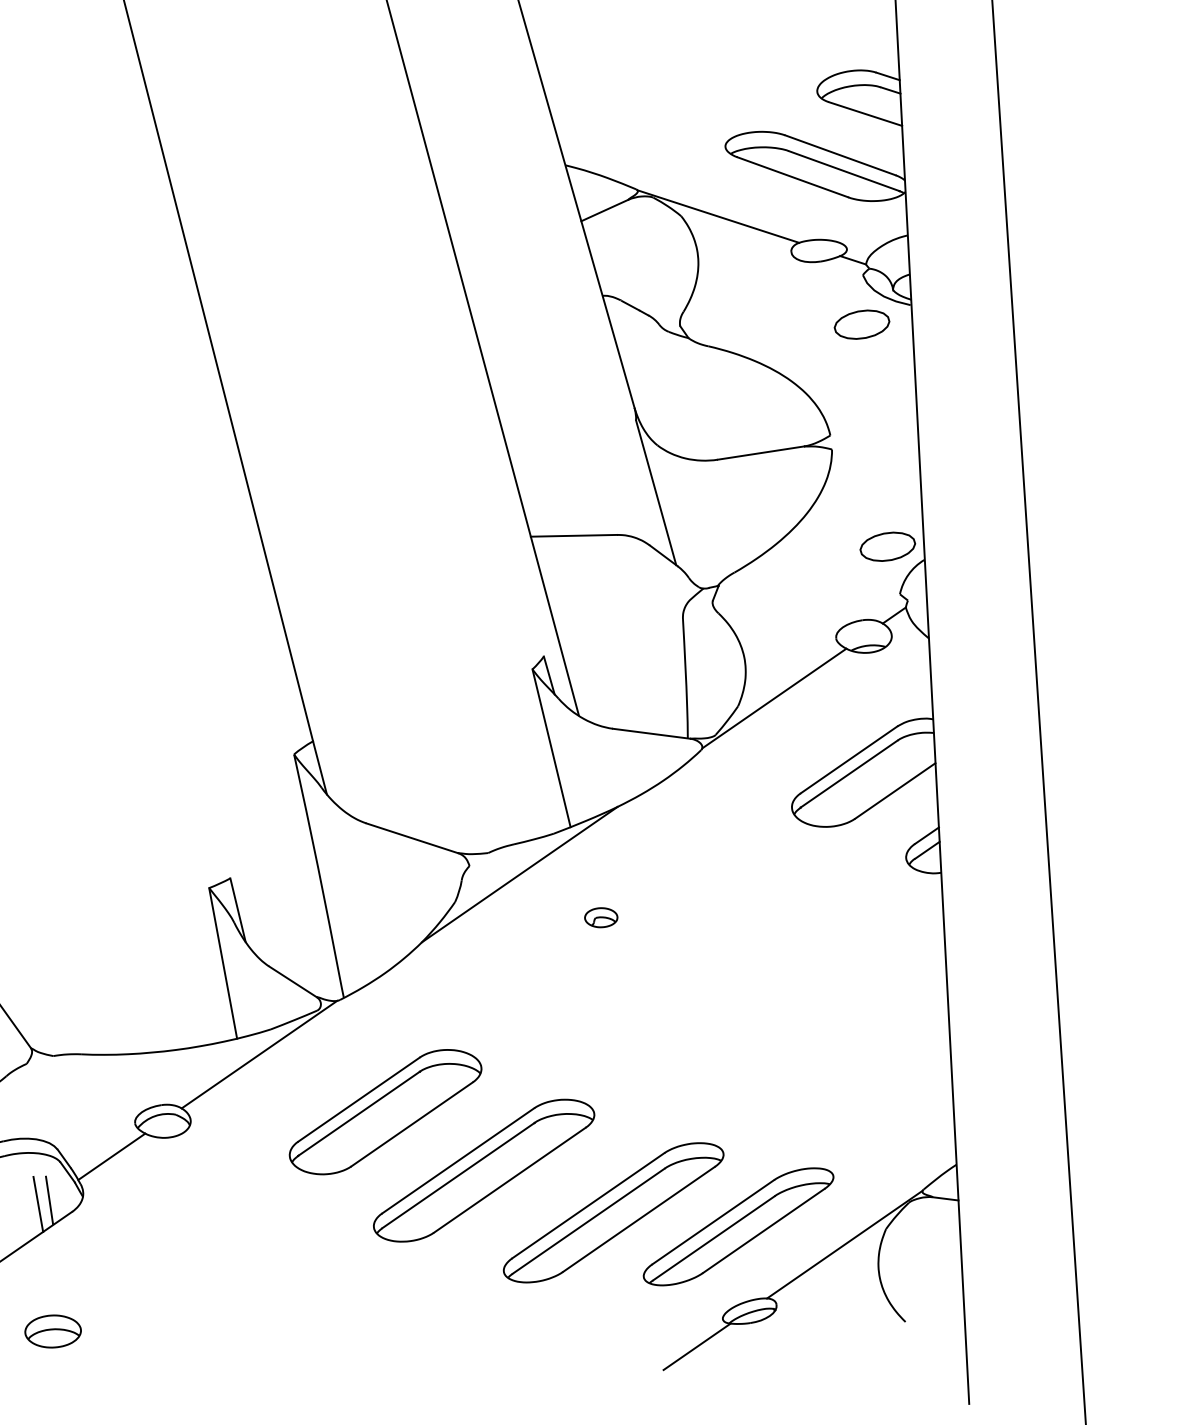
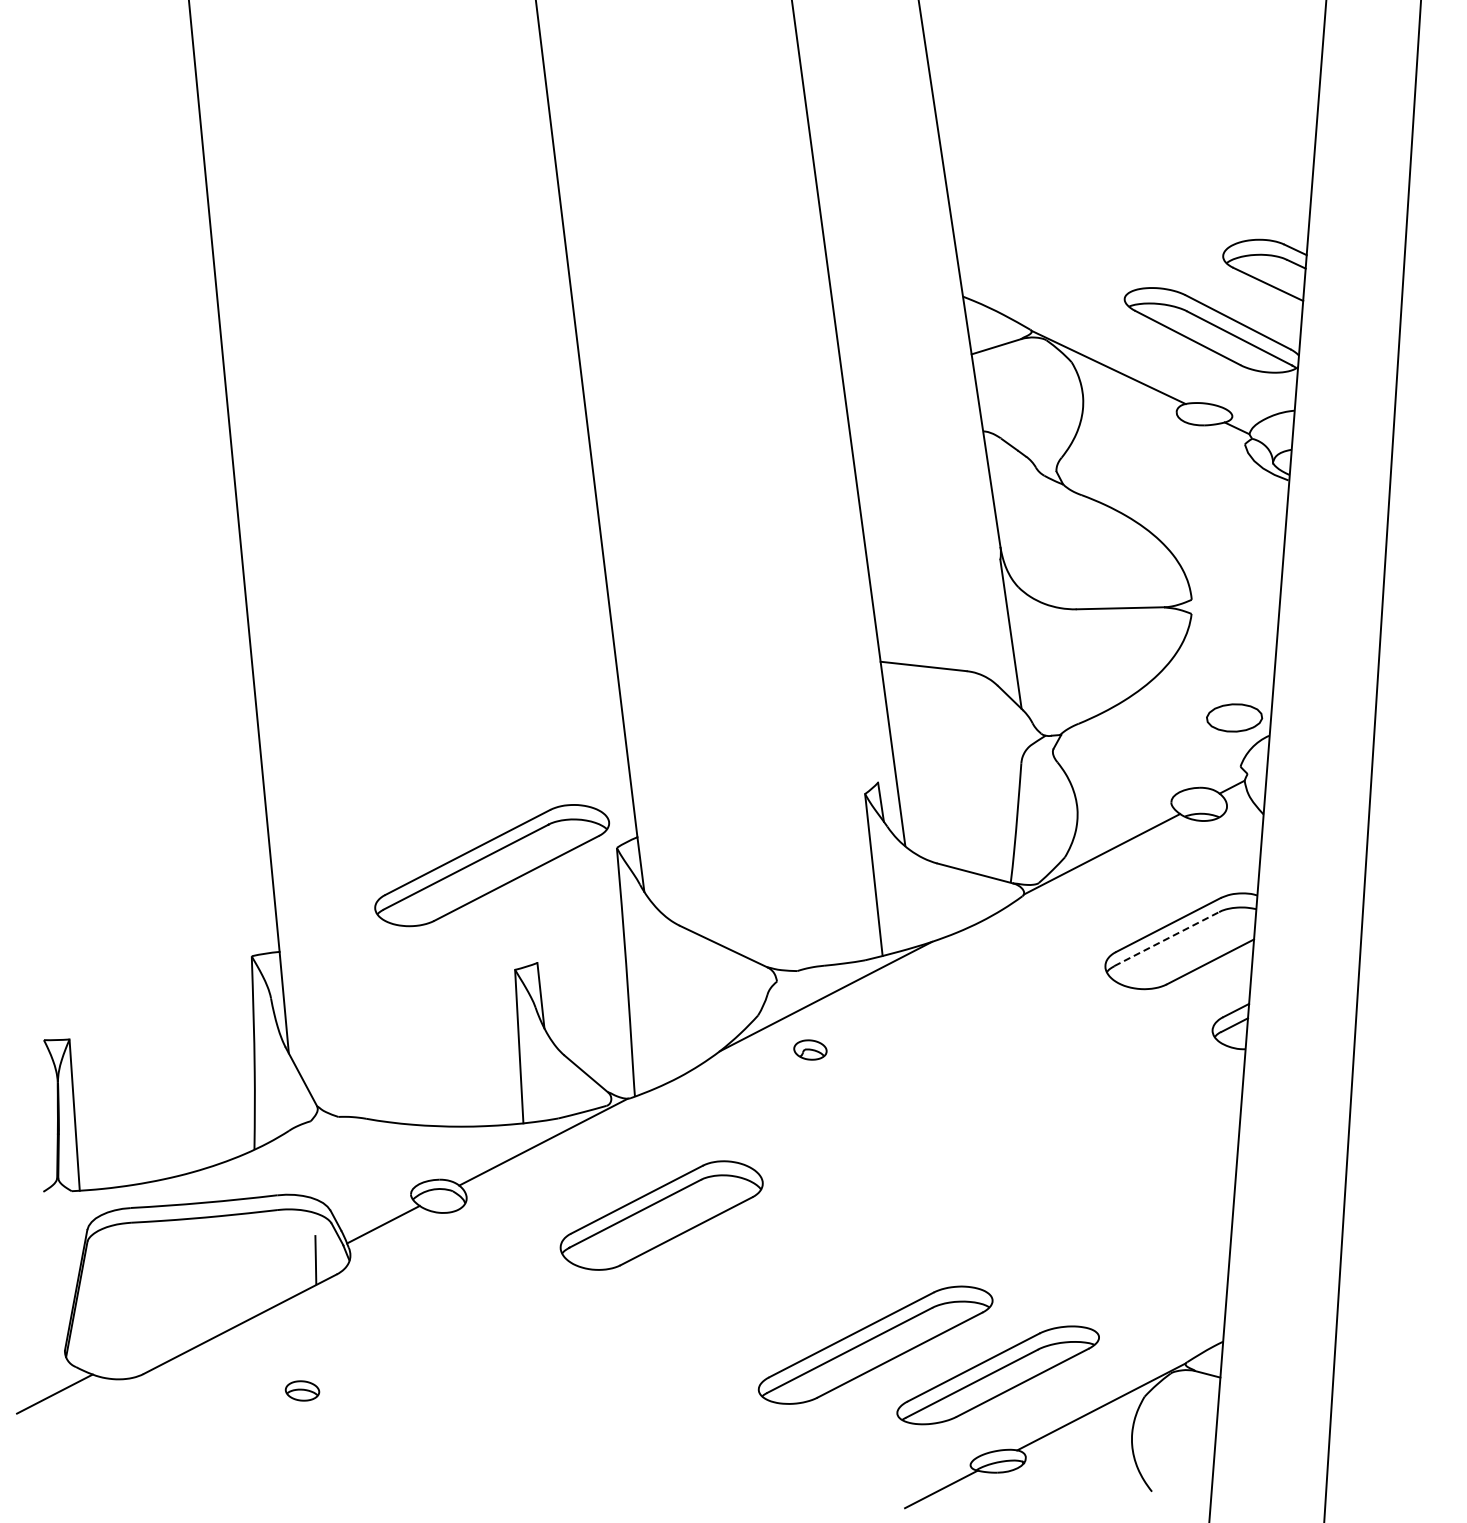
part: (861, 324) -> (1237, 493), removed
line: (849, 774) -> (1166, 939), solid -> dashed
part: (601, 917) -> (810, 1049), moved
part: (484, 1170) -> (492, 865), moved
line: (37, 1204) -> (303, 1262), removed
part: (53, 1331) -> (302, 1390), size x0.6

